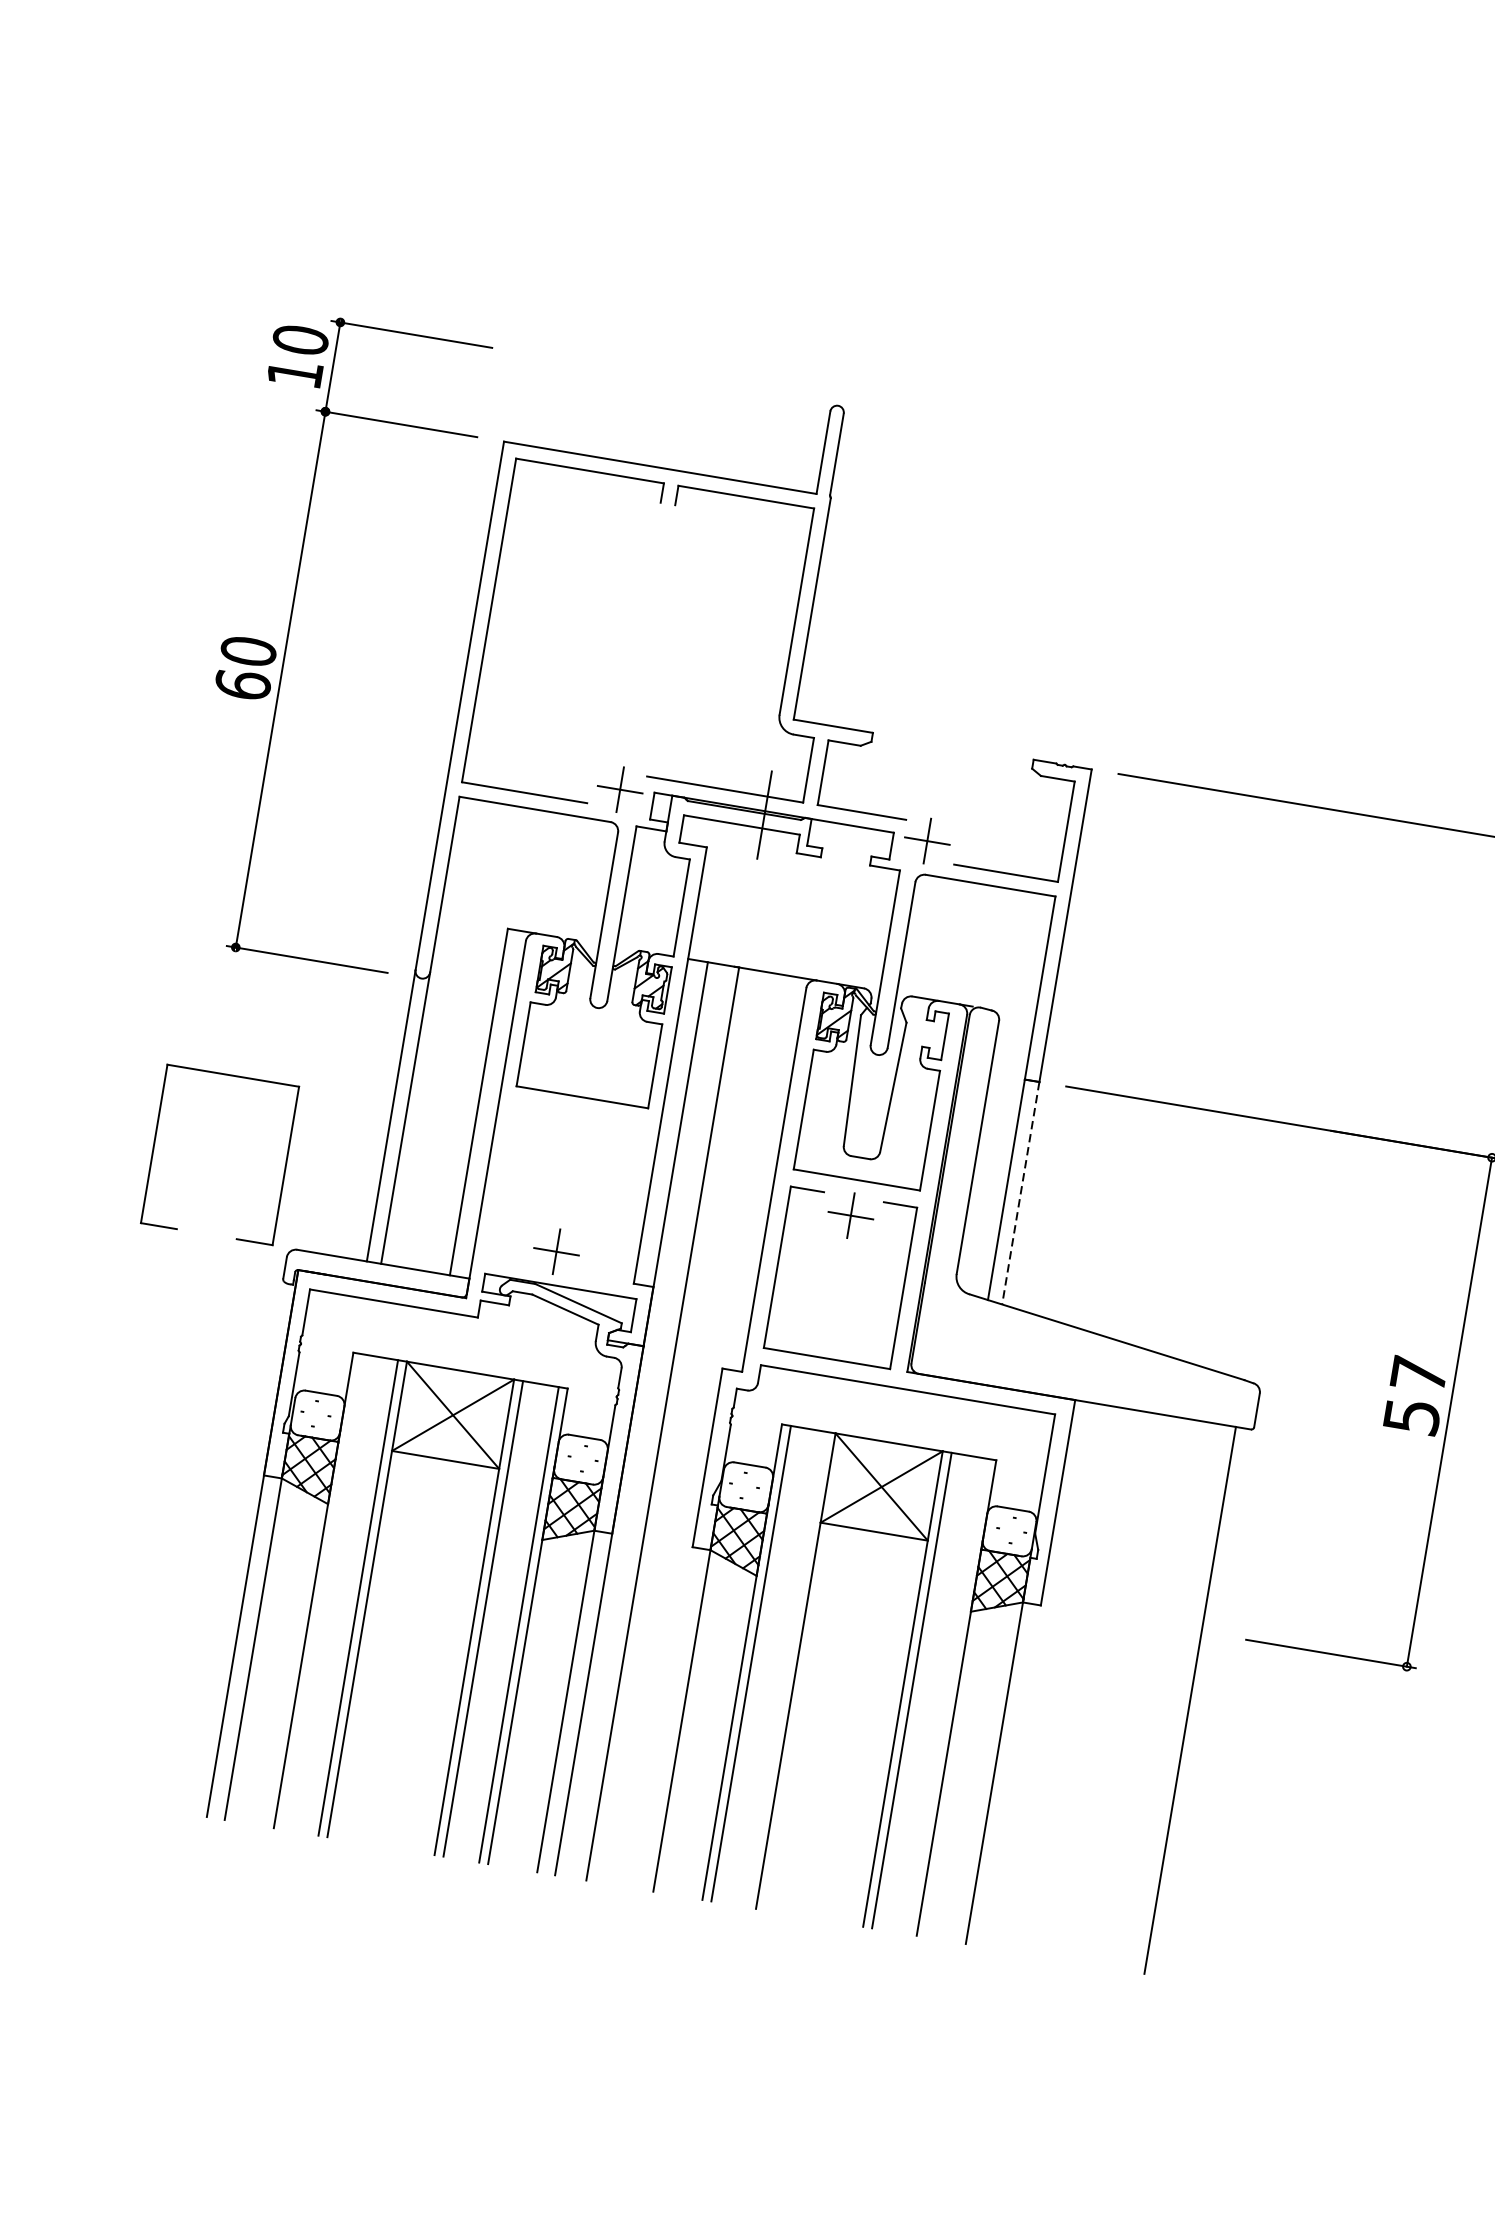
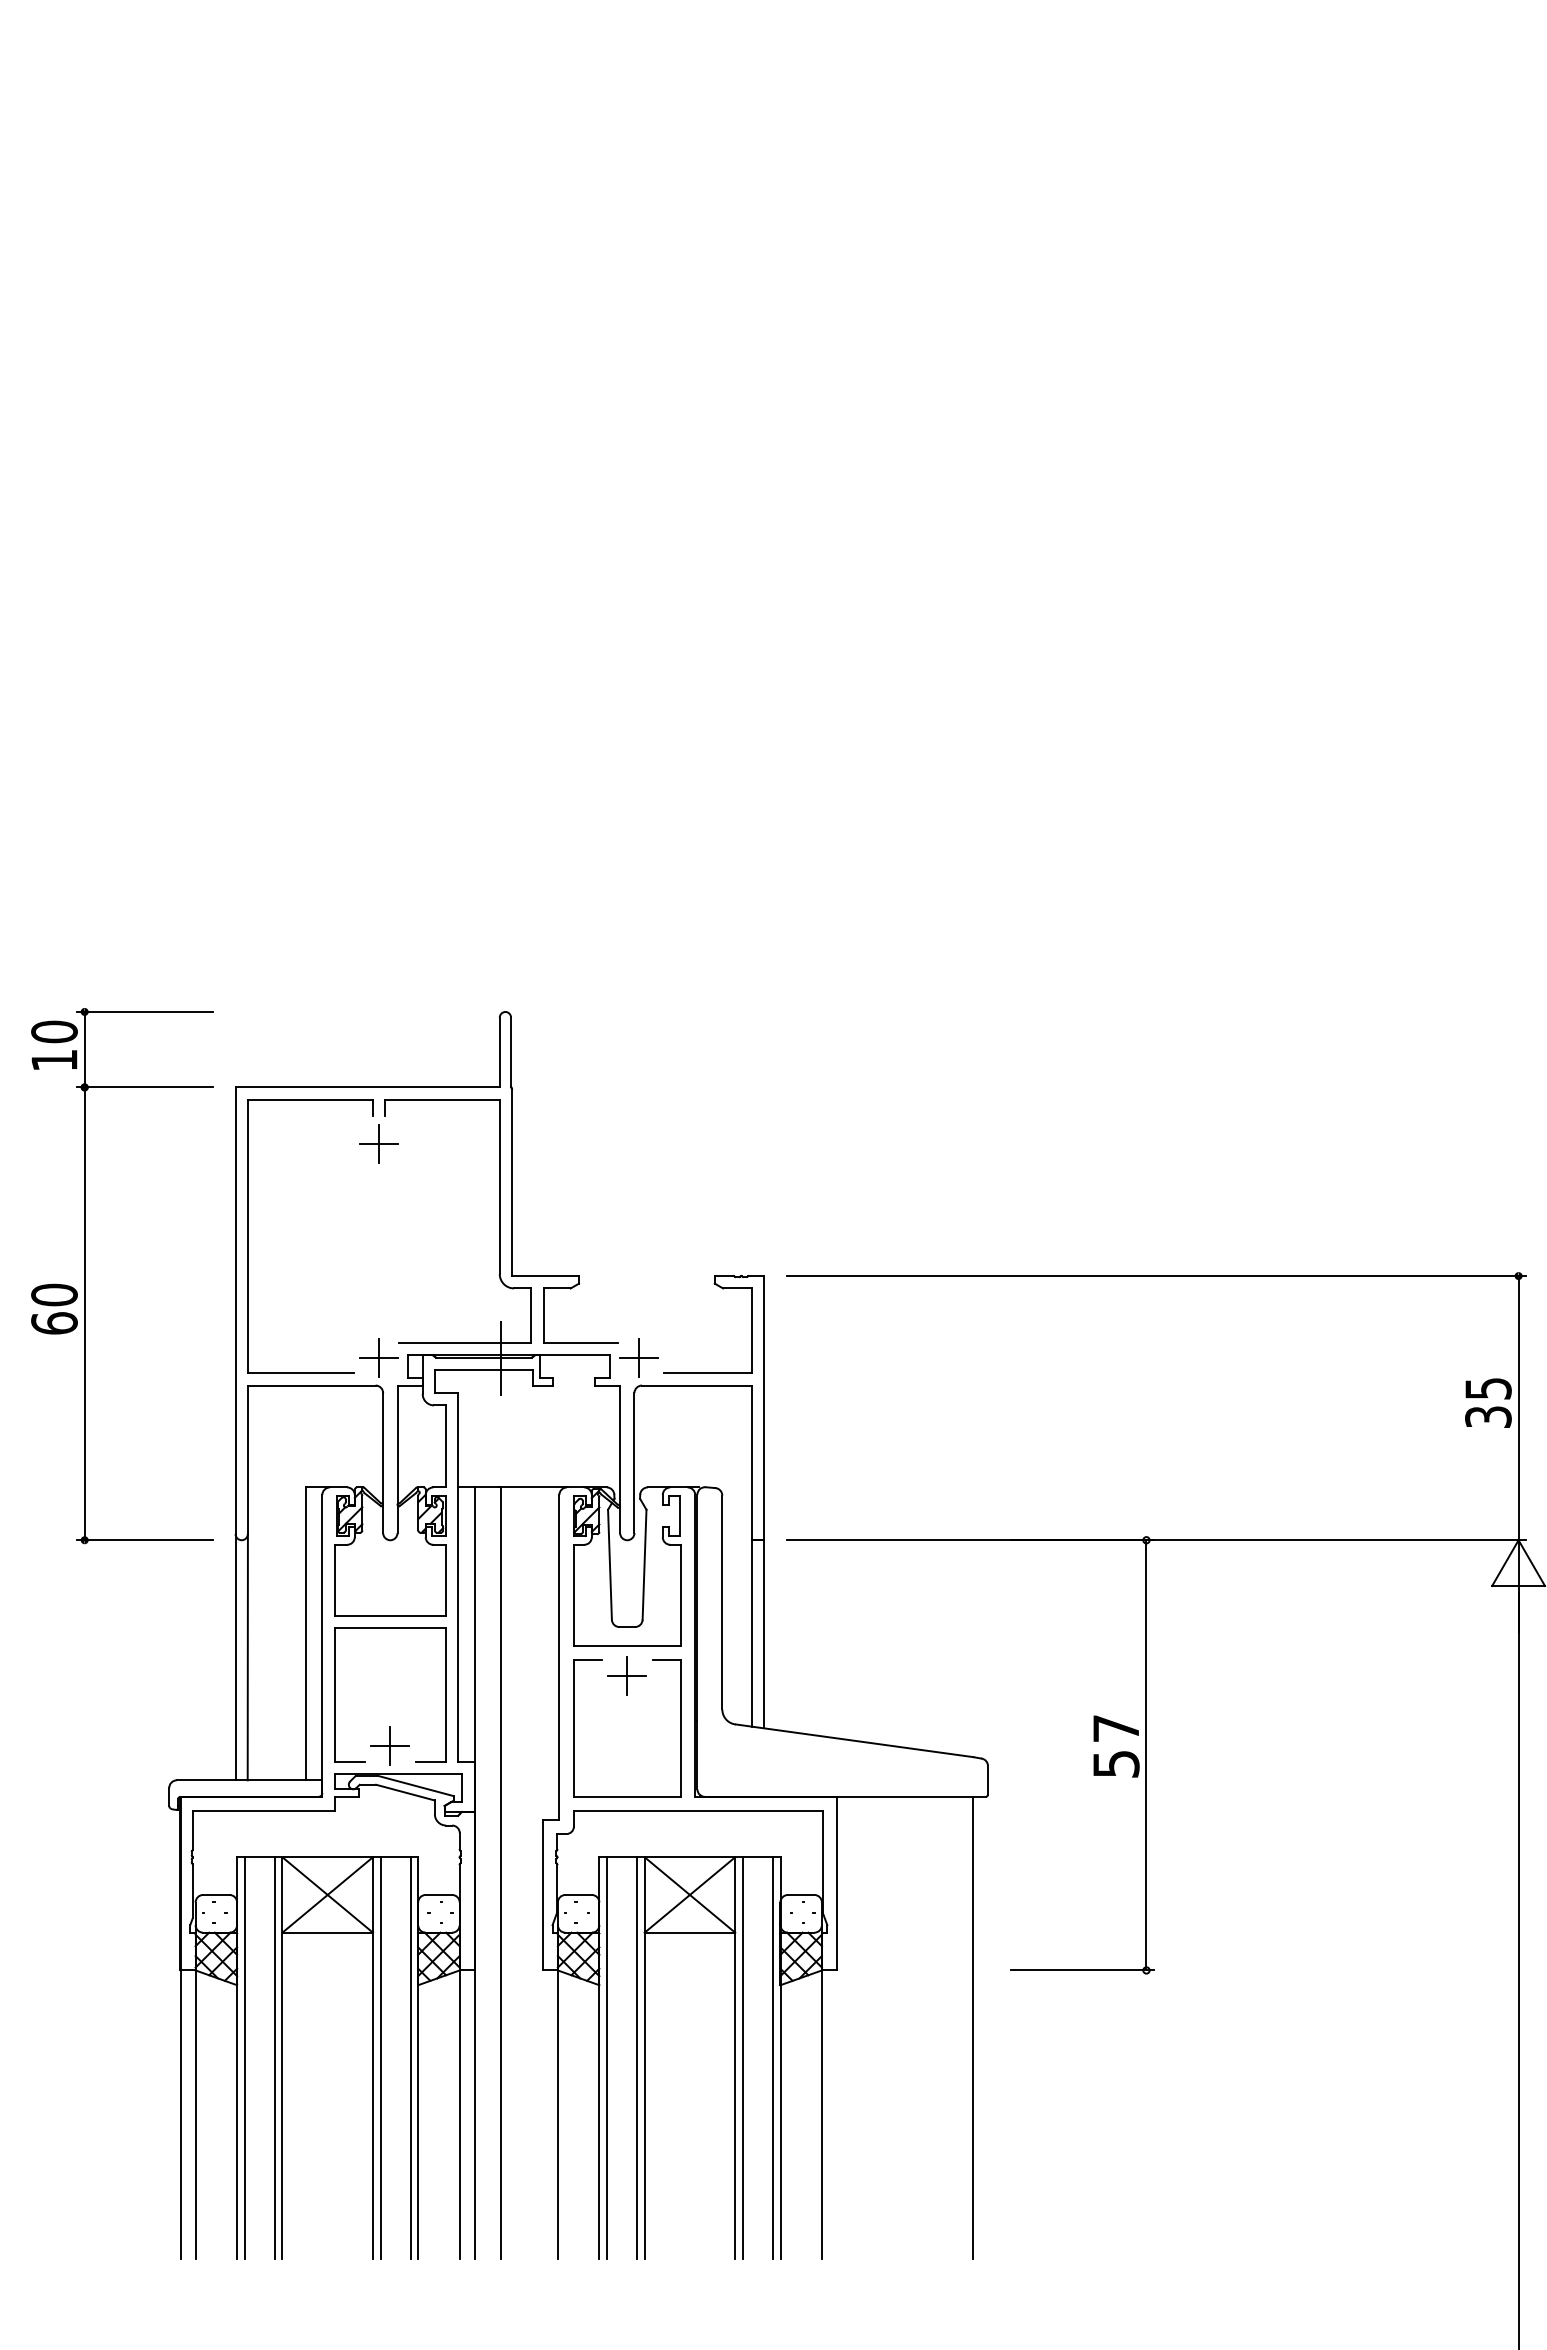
part: (661, 536) -> (378, 1143), added
part: (155, 1143) -> (335, 1694), moved
line: (1020, 1193) -> (763, 1634), dashed -> solid
line: (322, 1592) -> (244, 2058), added
line: (787, 1670) -> (637, 2058), added
line: (946, 1696) -> (772, 2058), added

